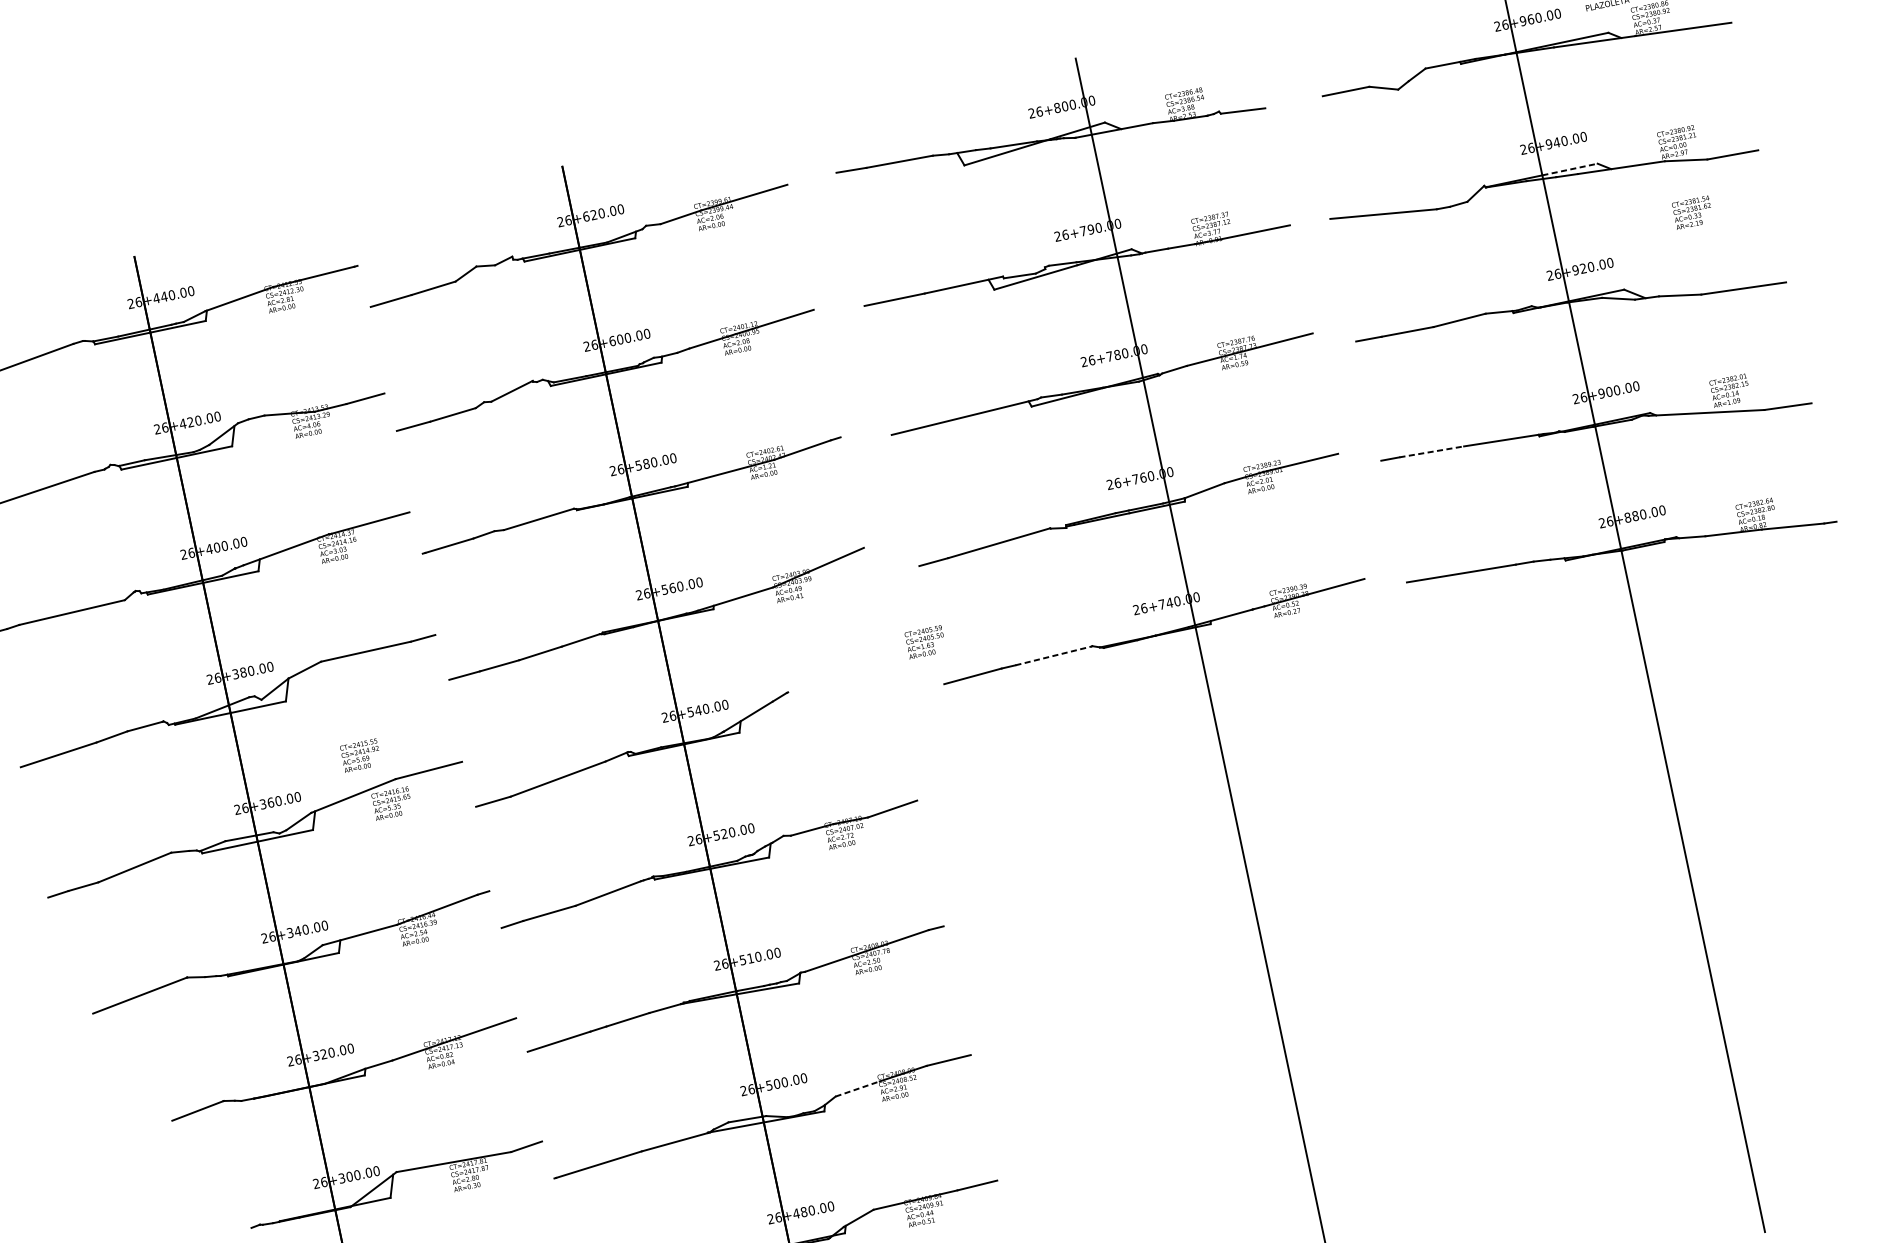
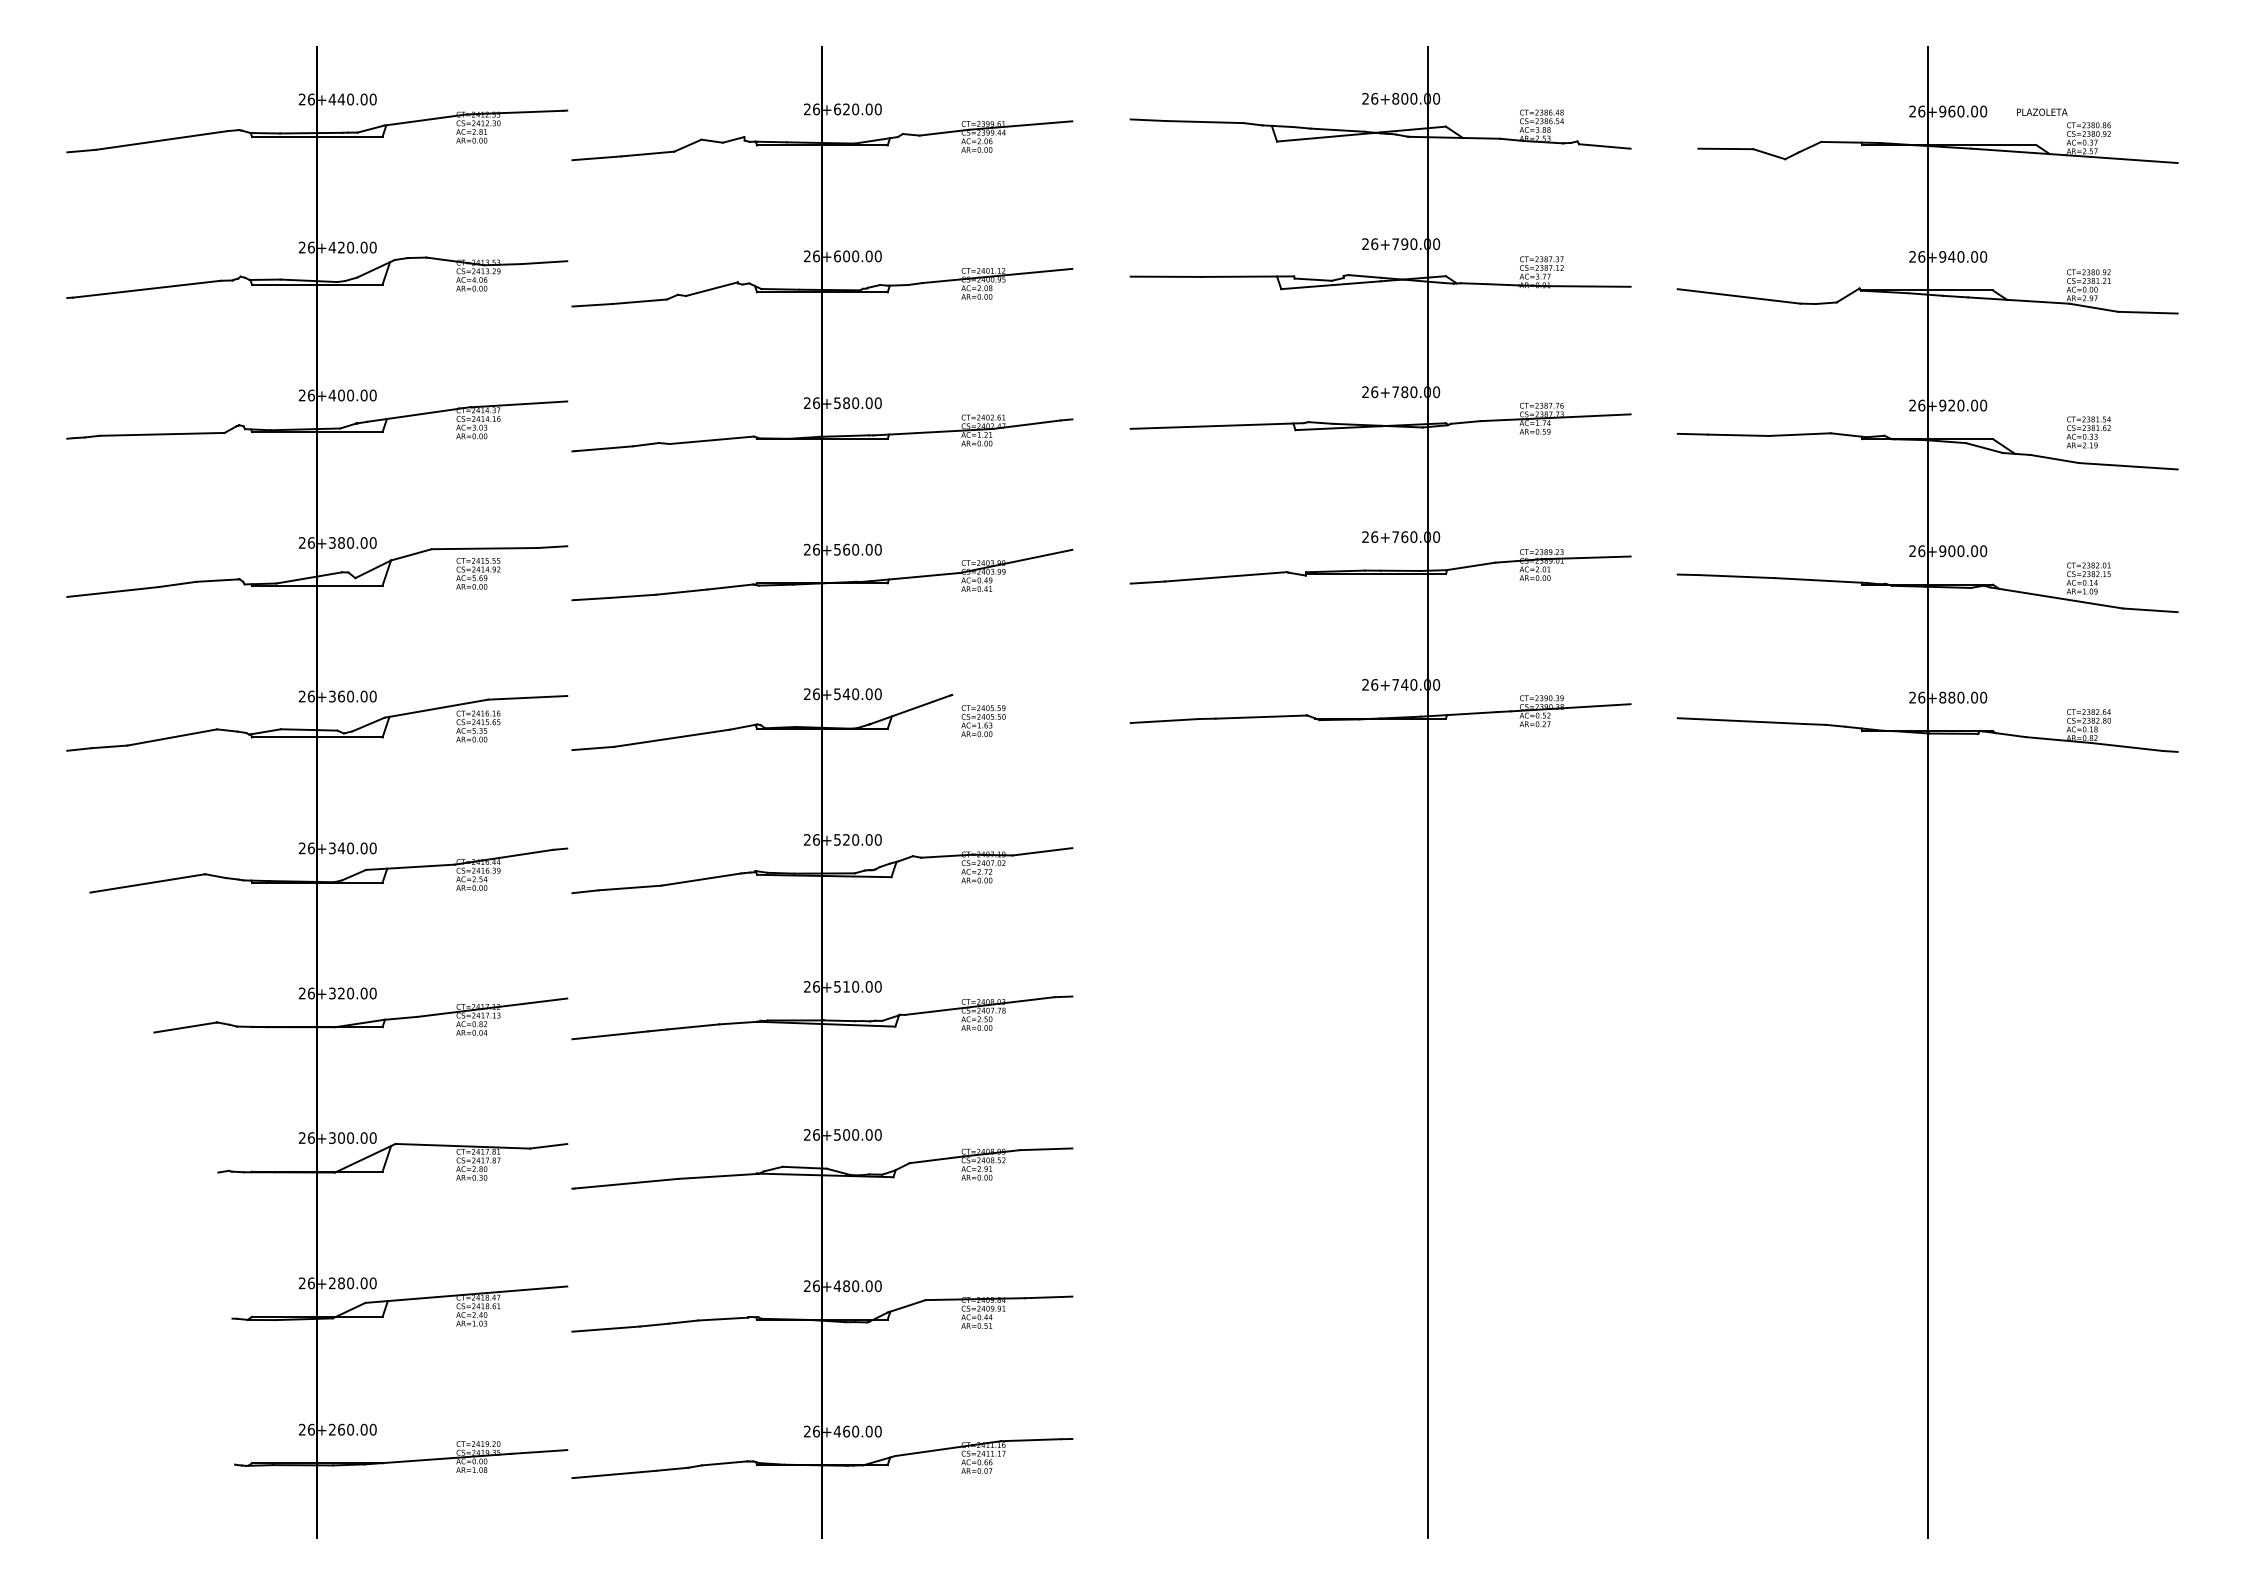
line: (1570, 169) -> (1960, 290), dashed -> solid
text: (1692, 212) -> (2088, 432), moved
line: (1431, 451) -> (1736, 576), dashed -> solid
text: (925, 642) -> (983, 721), moved
line: (1054, 656) -> (1261, 717), dashed -> solid
text: (360, 755) -> (478, 573), moved
line: (857, 1088) -> (936, 1159), dashed -> solid

